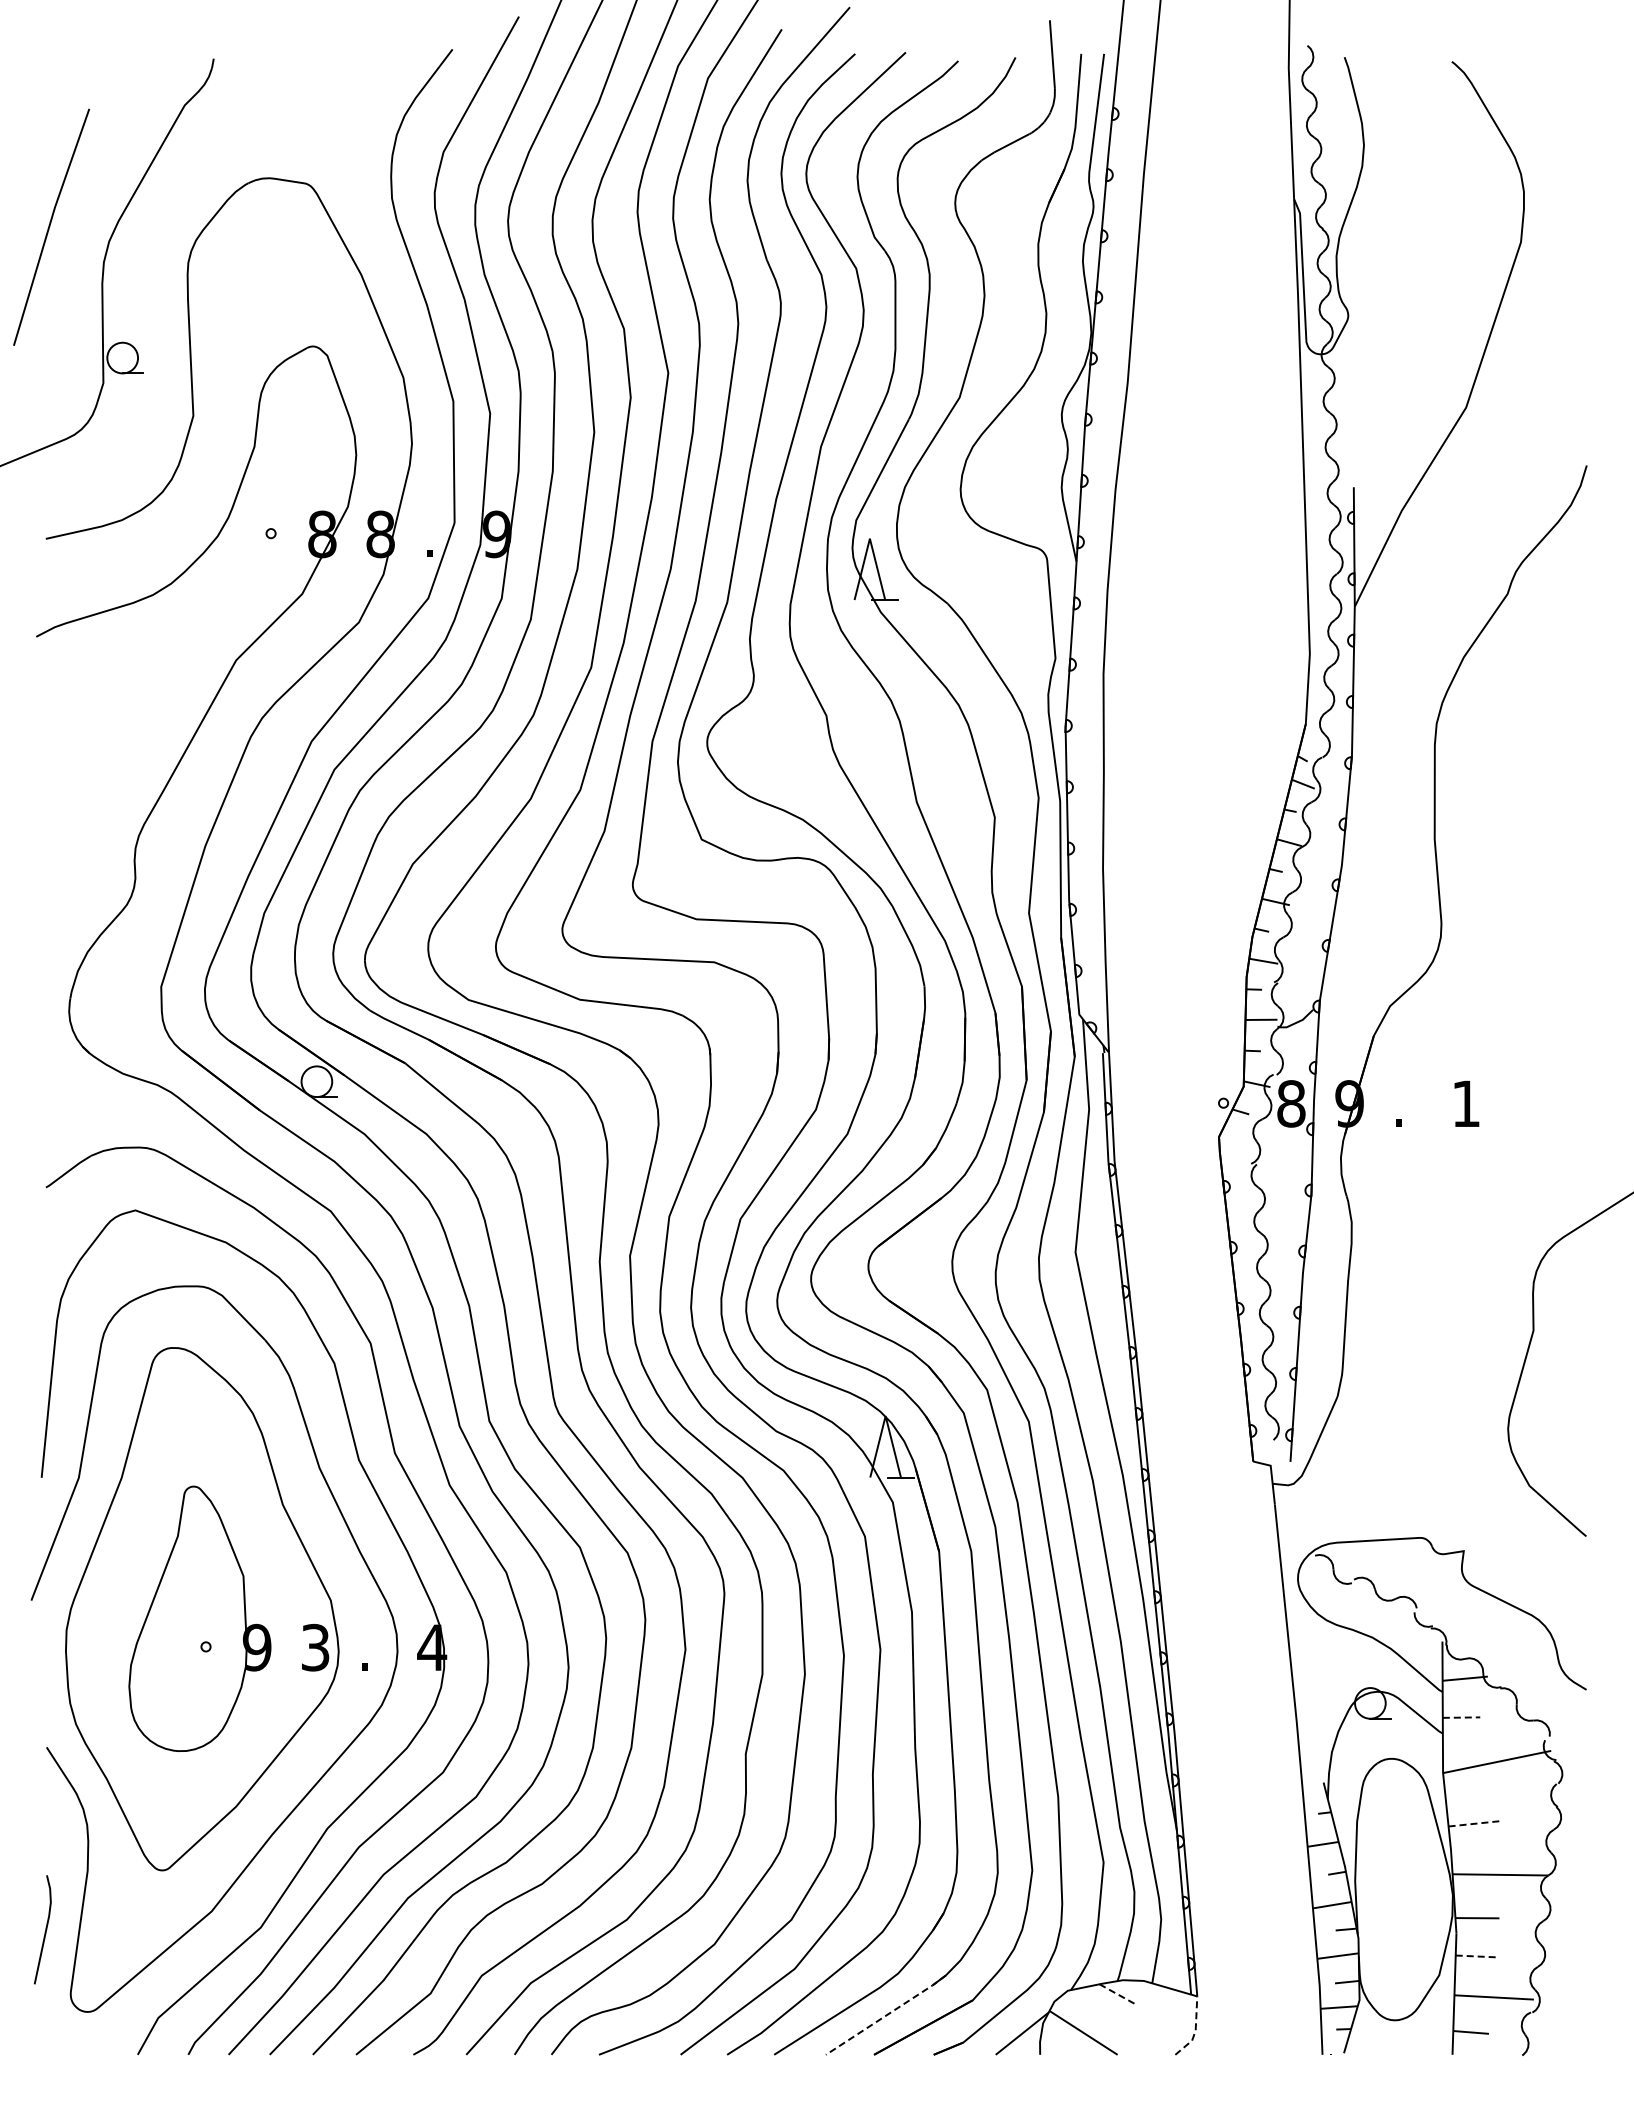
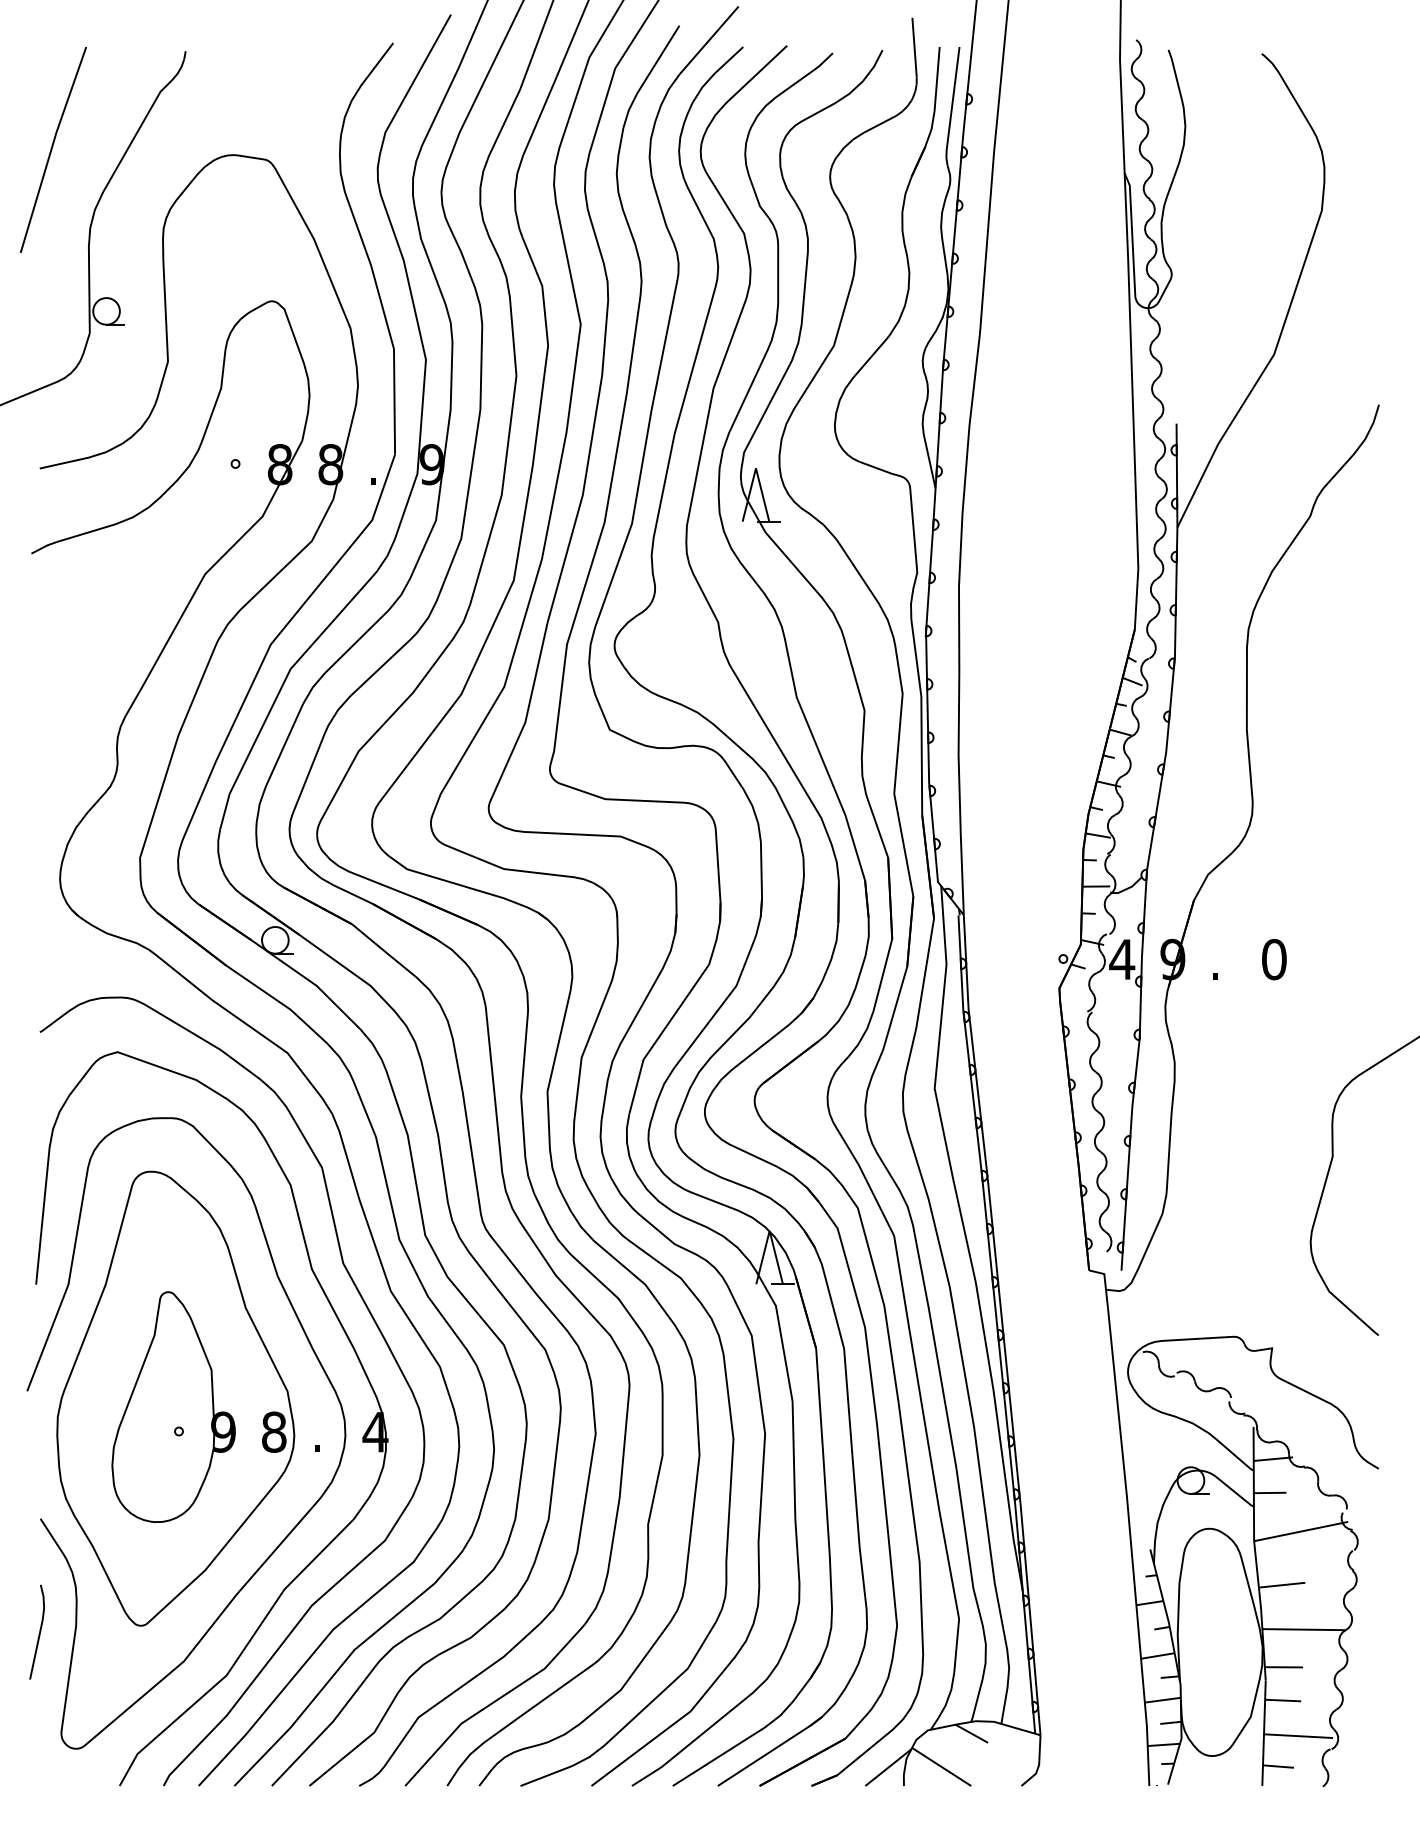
line: (50, 226) -> (52, 149), moved
text: (1291, 1103) -> (1122, 959), 8 -> 4
text: (1466, 1103) -> (1274, 959), 1 -> 0
text: (315, 1647) -> (274, 1432), 3 -> 8
line: (1461, 1717) -> (1270, 1492), dashed -> solid
line: (1475, 1823) -> (1282, 1584), dashed -> solid
line: (45, 1929) -> (39, 1631), moved
line: (1476, 1956) -> (1283, 1700), dashed -> solid
line: (1118, 1994) -> (972, 1733), dashed -> solid
line: (886, 2015) -> (770, 1751), dashed -> solid
line: (1195, 2030) -> (1038, 1764), dashed -> solid

